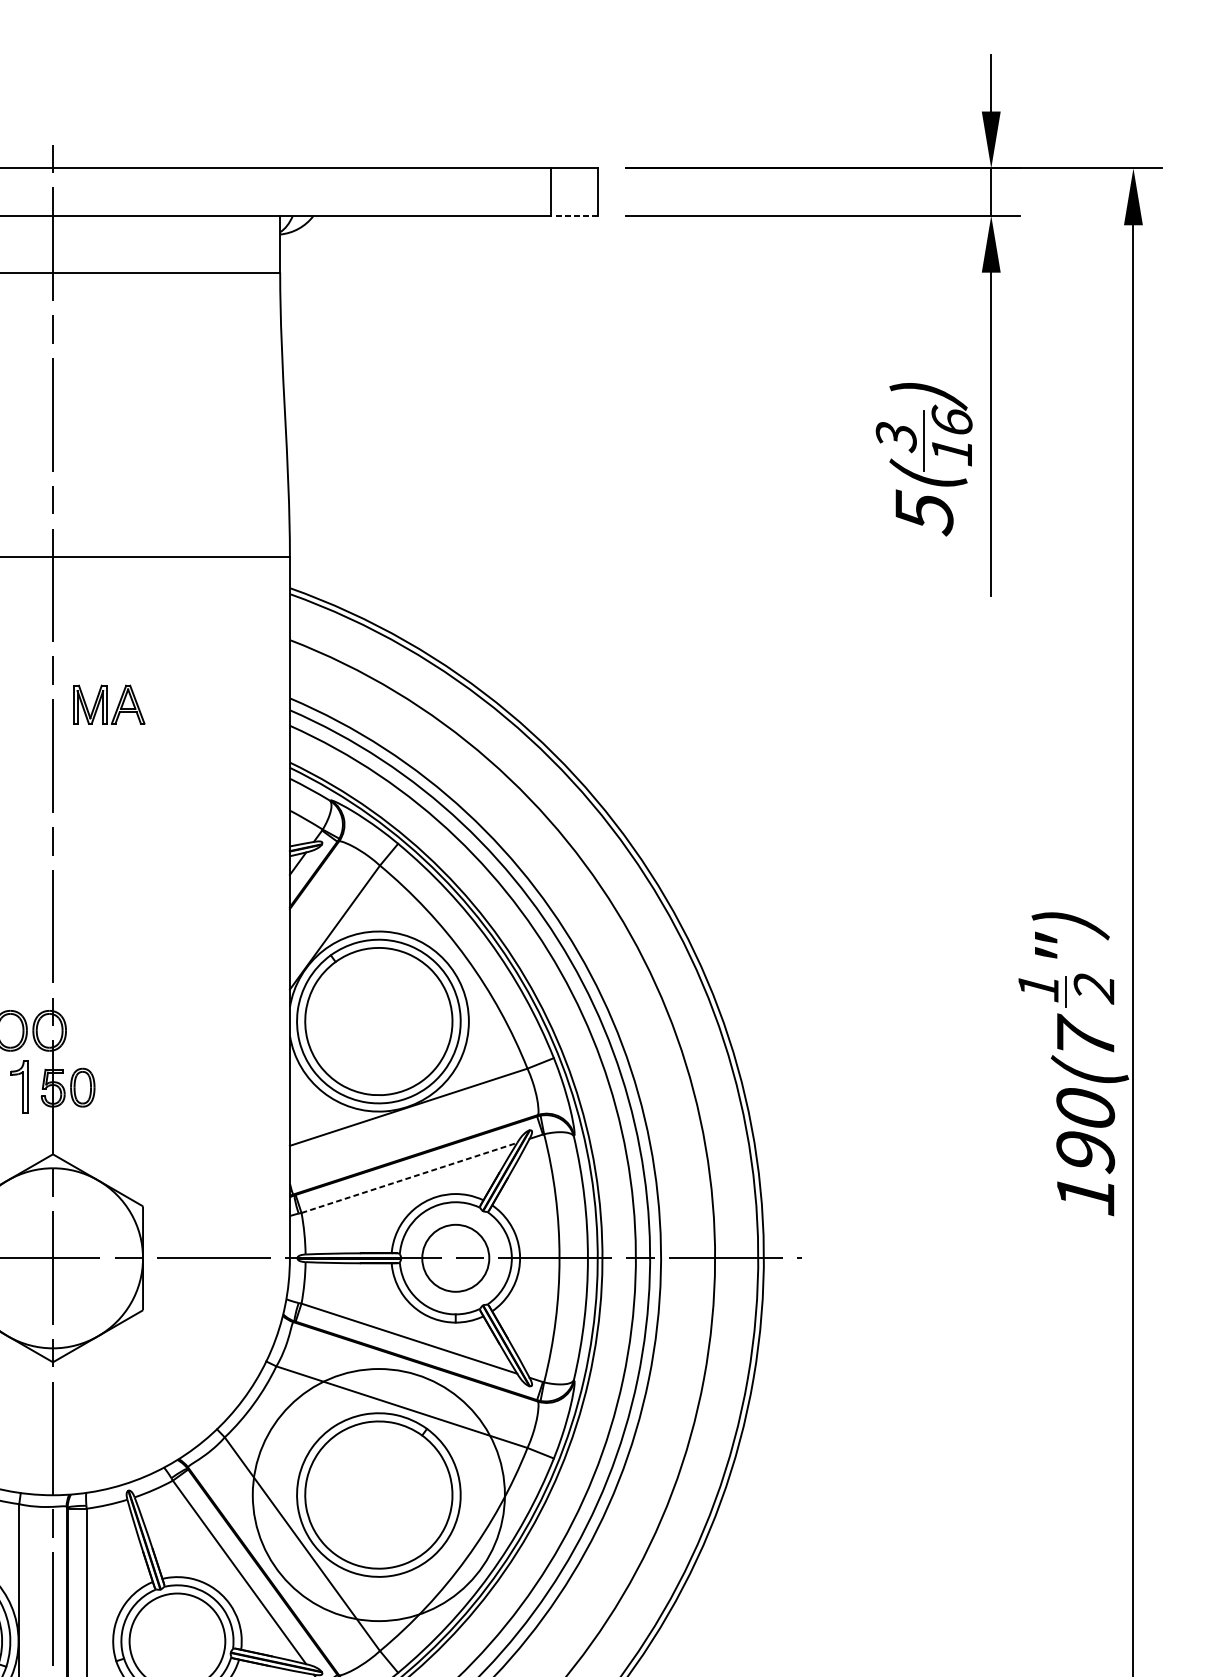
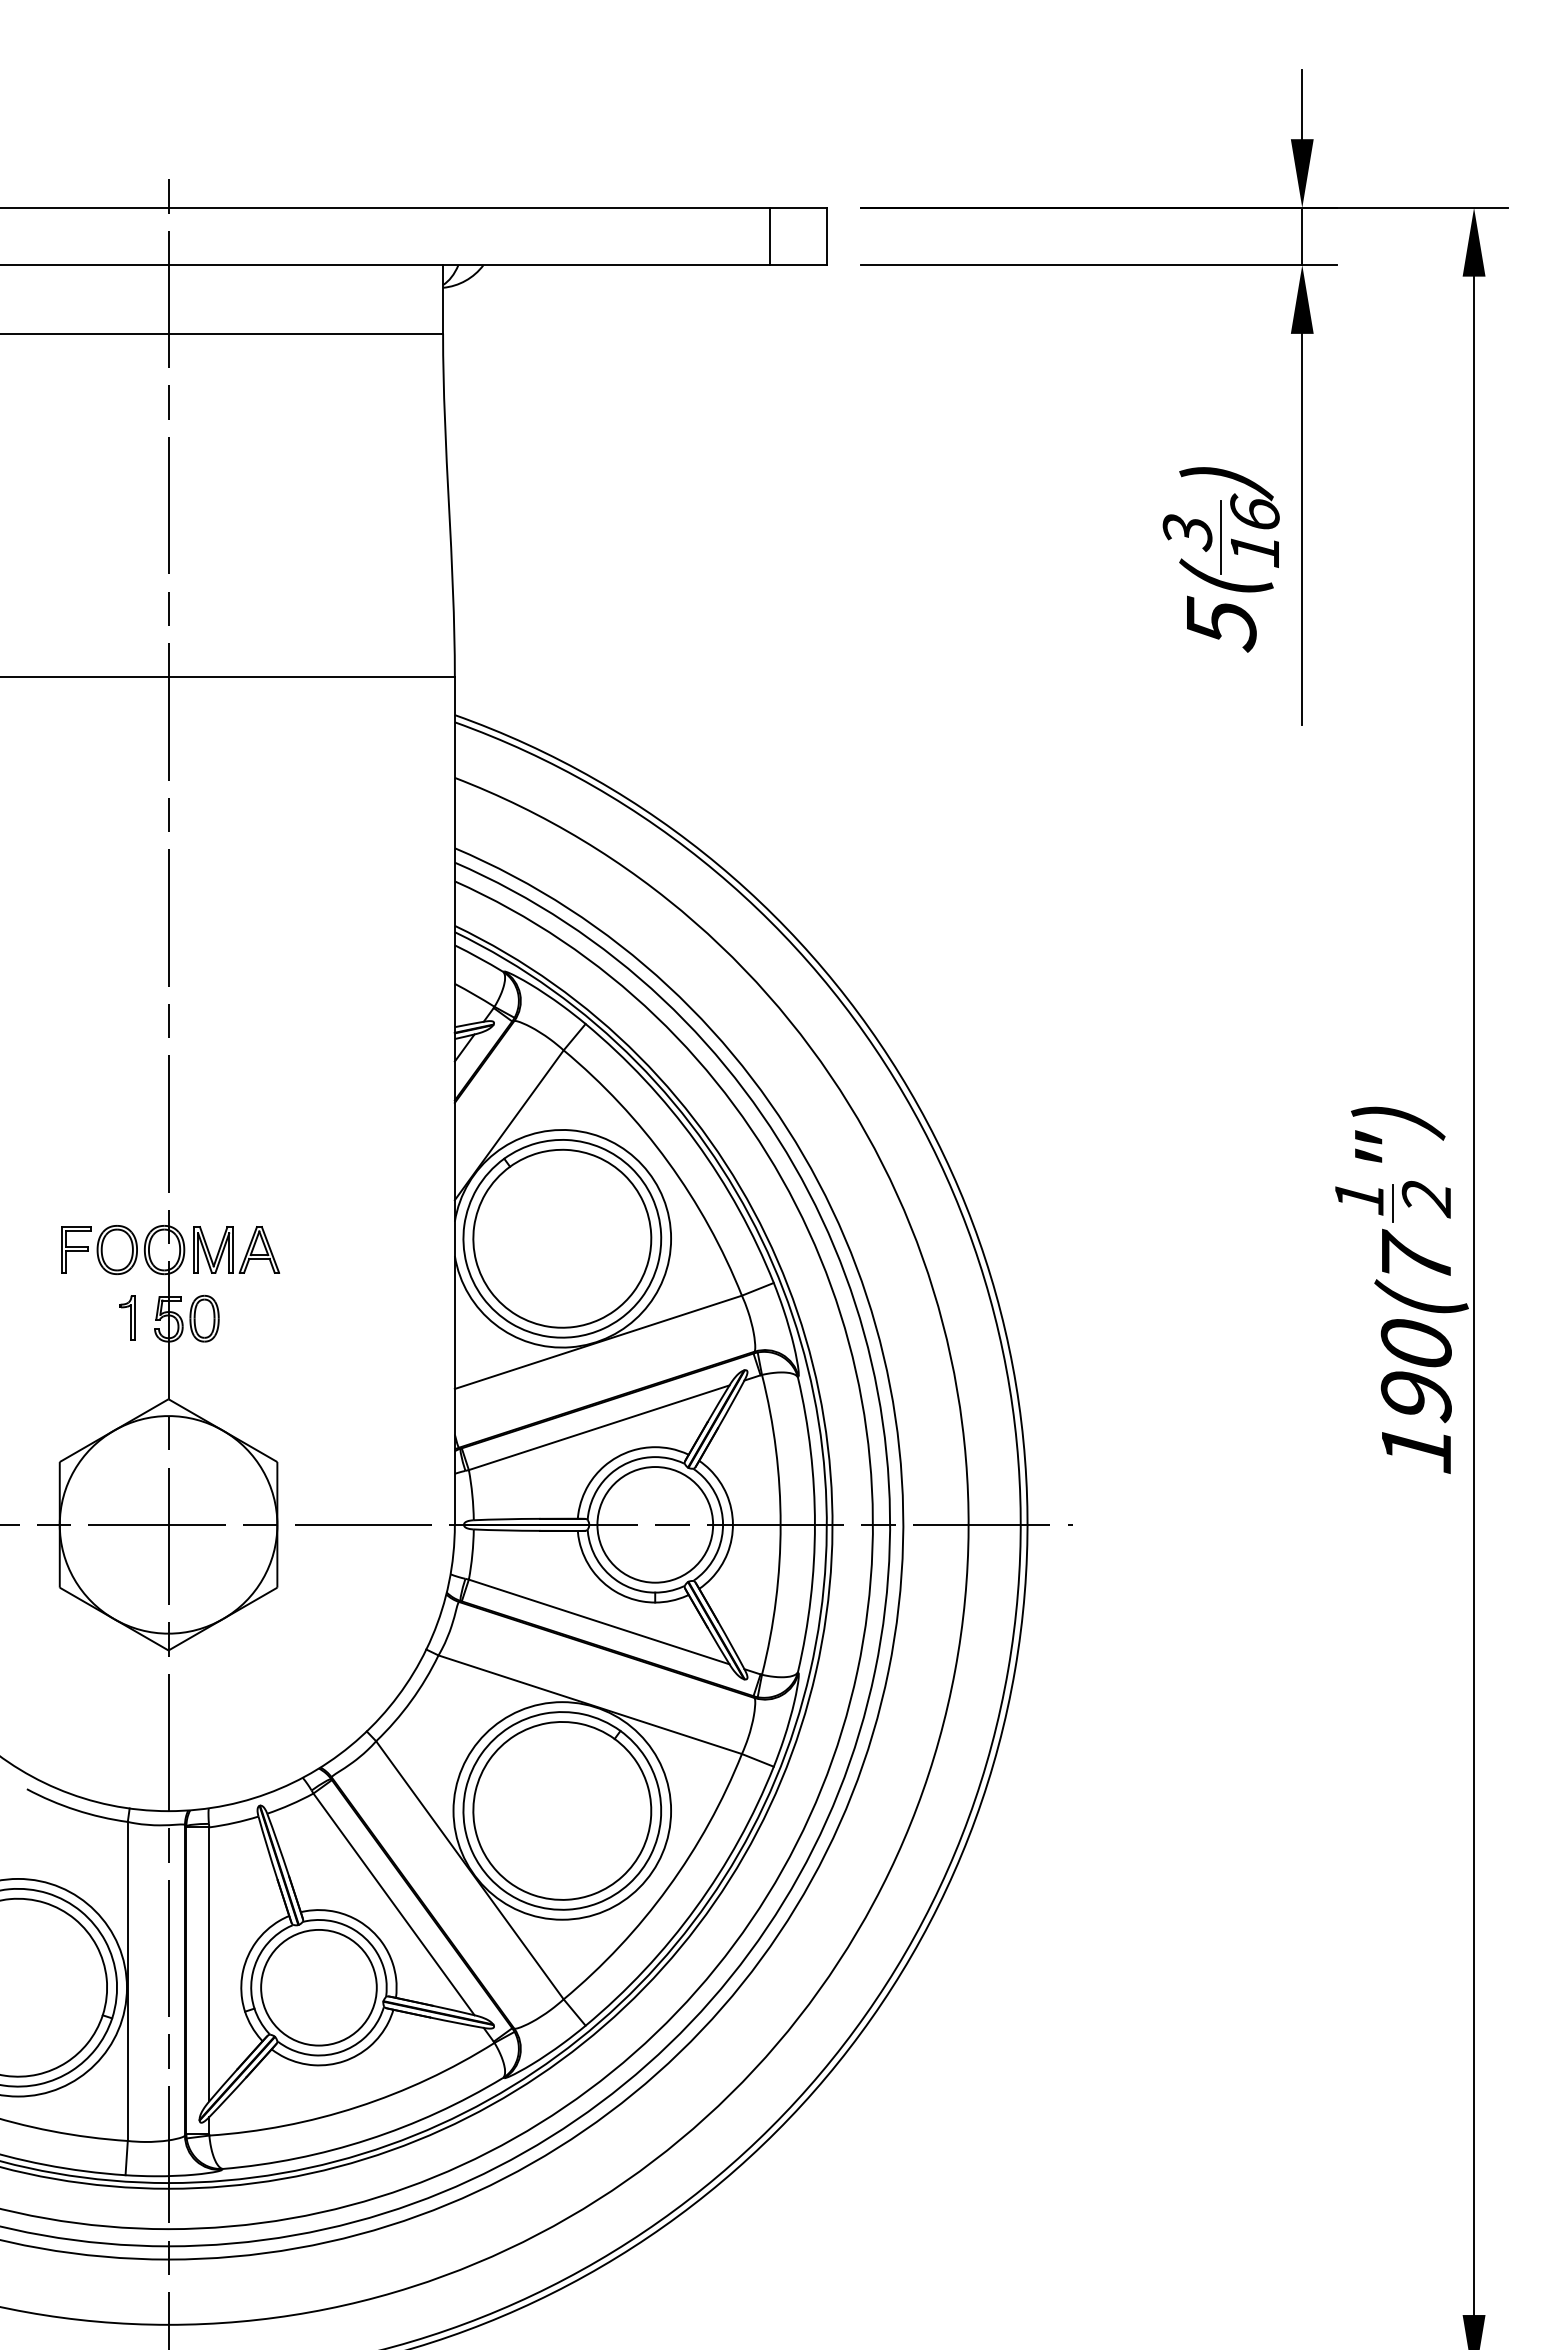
line: (574, 216) -> (798, 265), dashed -> solid
part: (109, 704) -> (236, 1249), moved
part: (19, 1086) -> (127, 1317), size x0.71
line: (409, 1177) -> (599, 1427), dashed -> solid
circle: (455, 1258) -> (655, 1524), size x1.43
circle: (379, 1494) -> (562, 1810), size x0.71

